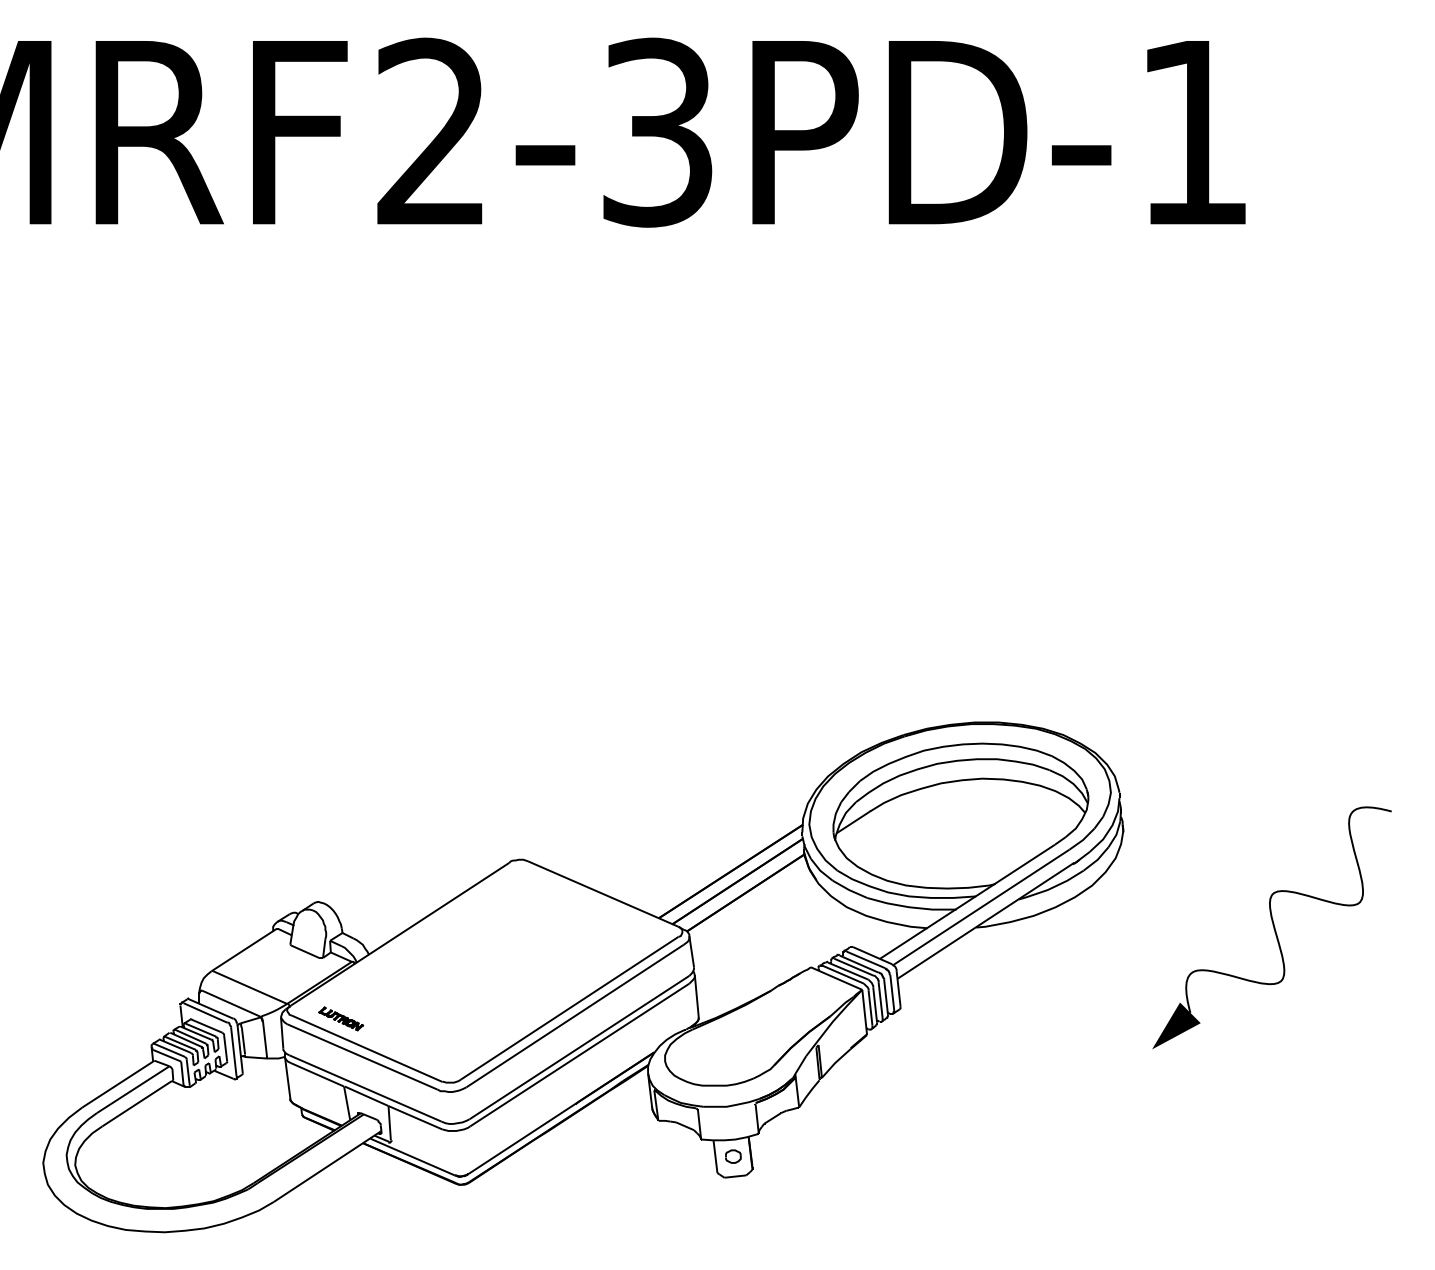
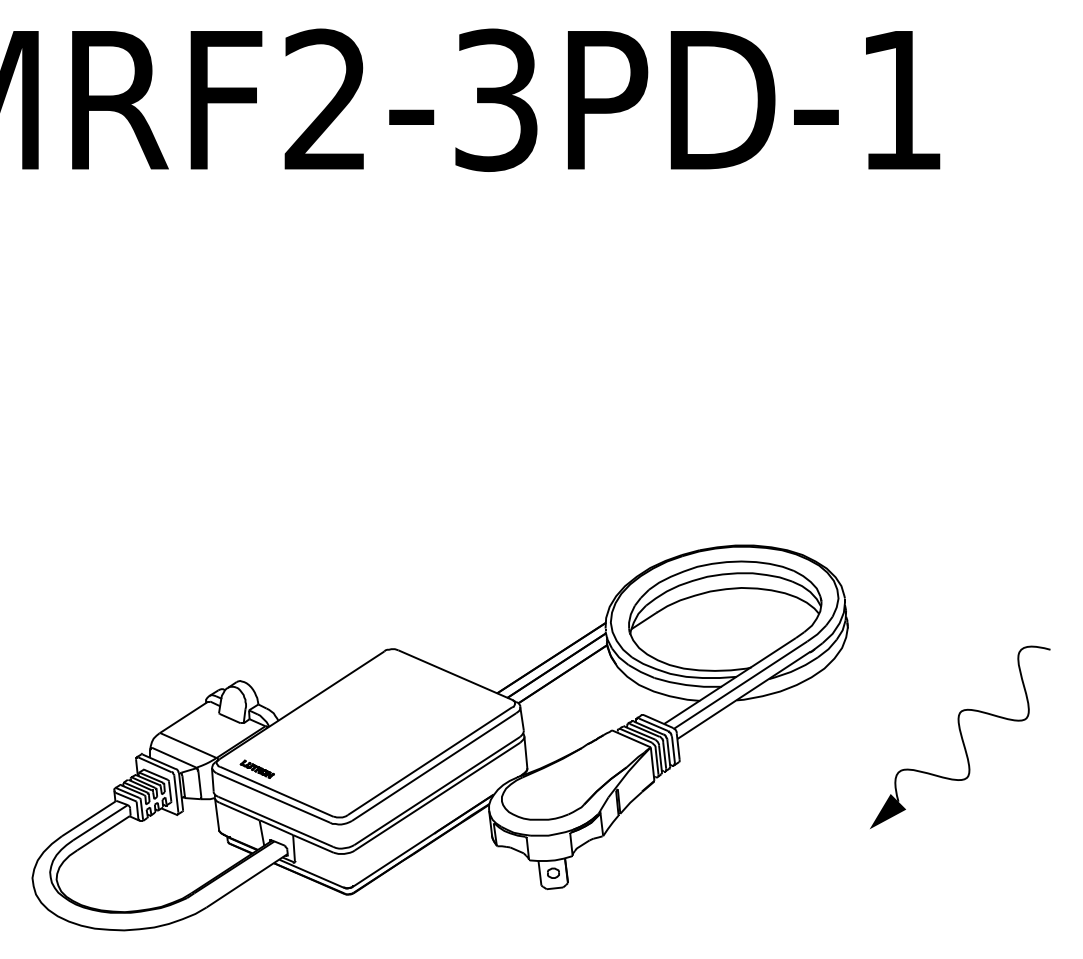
part: (1272, 926) -> (960, 736), moved

